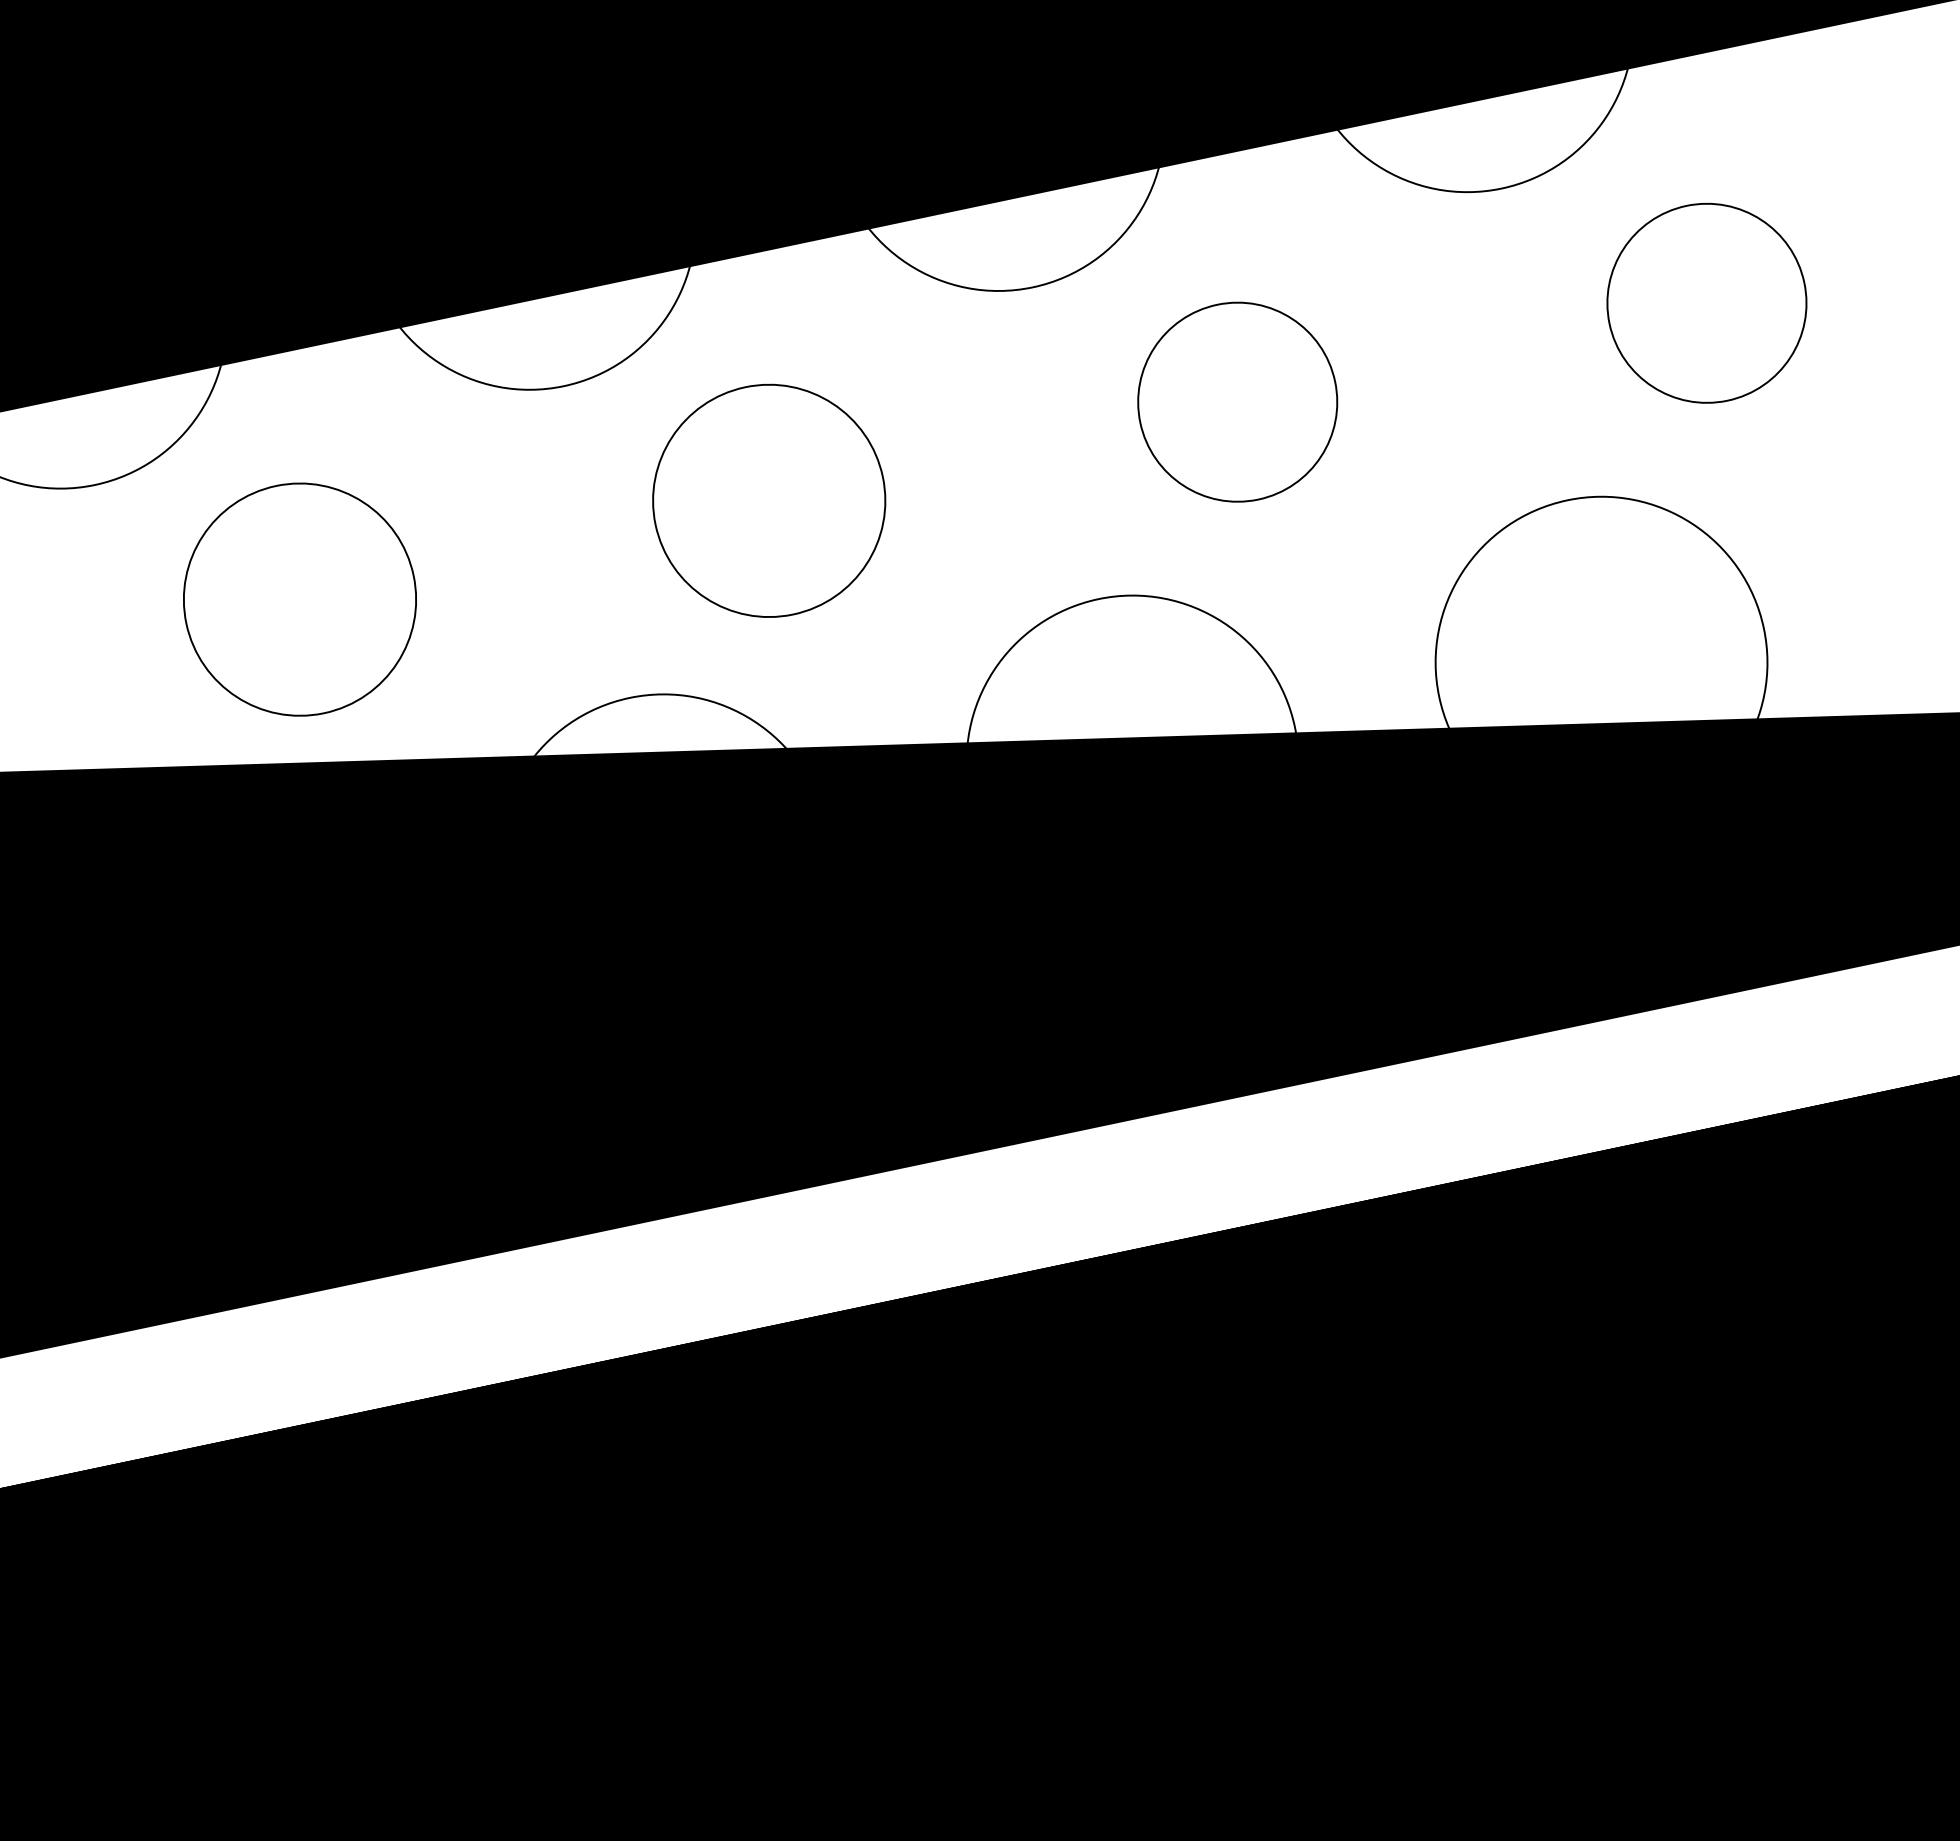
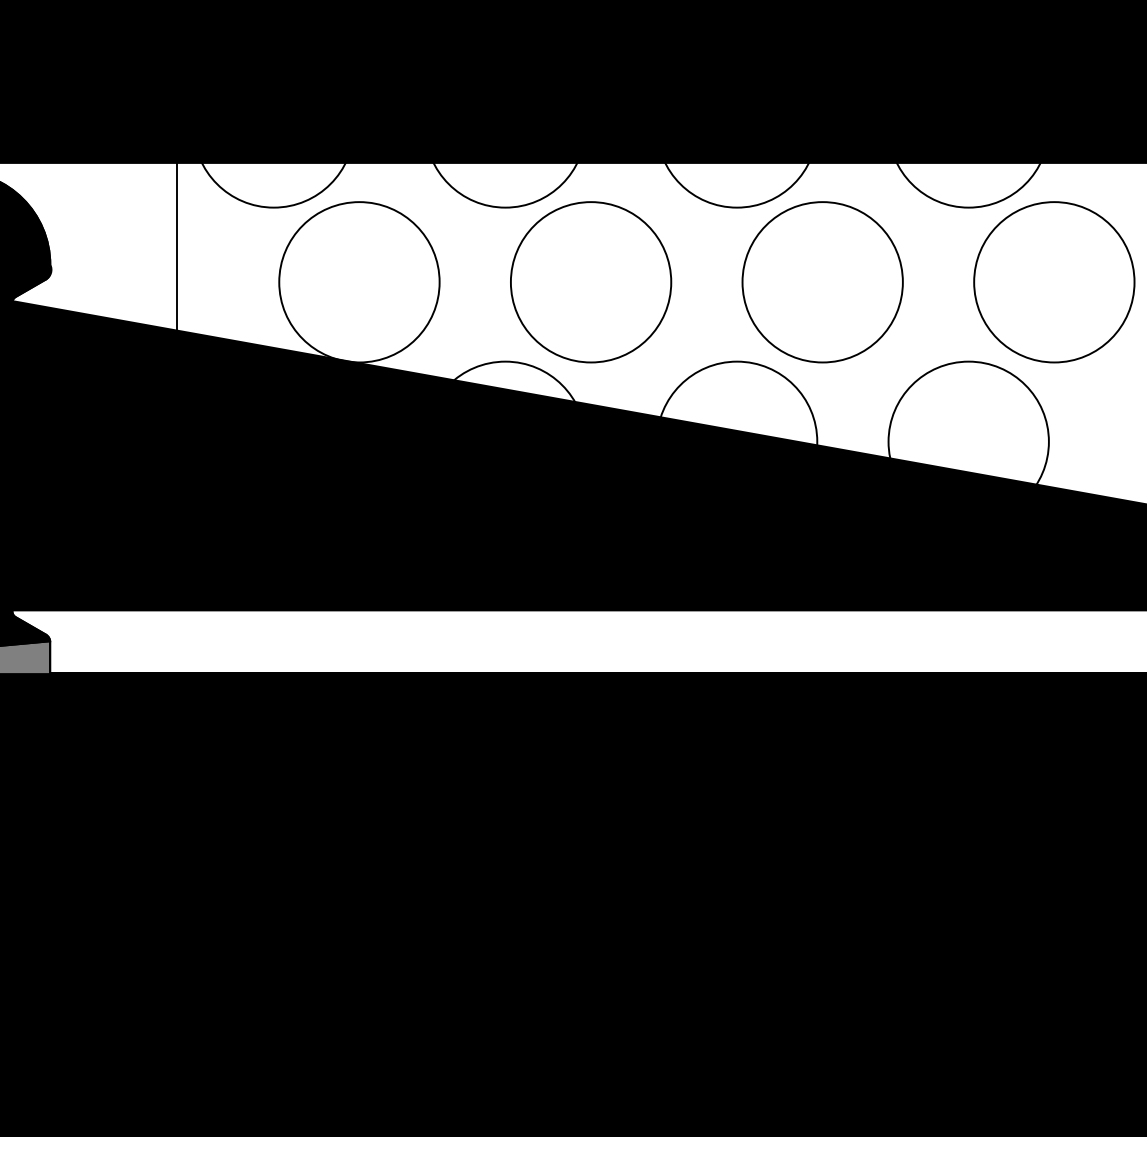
circle: (1707, 303) -> (1054, 282), size x1.67
circle: (1237, 402) -> (822, 282), size x1.67
circle: (769, 501) -> (591, 282), size x1.43
circle: (300, 600) -> (359, 282), size x1.43

